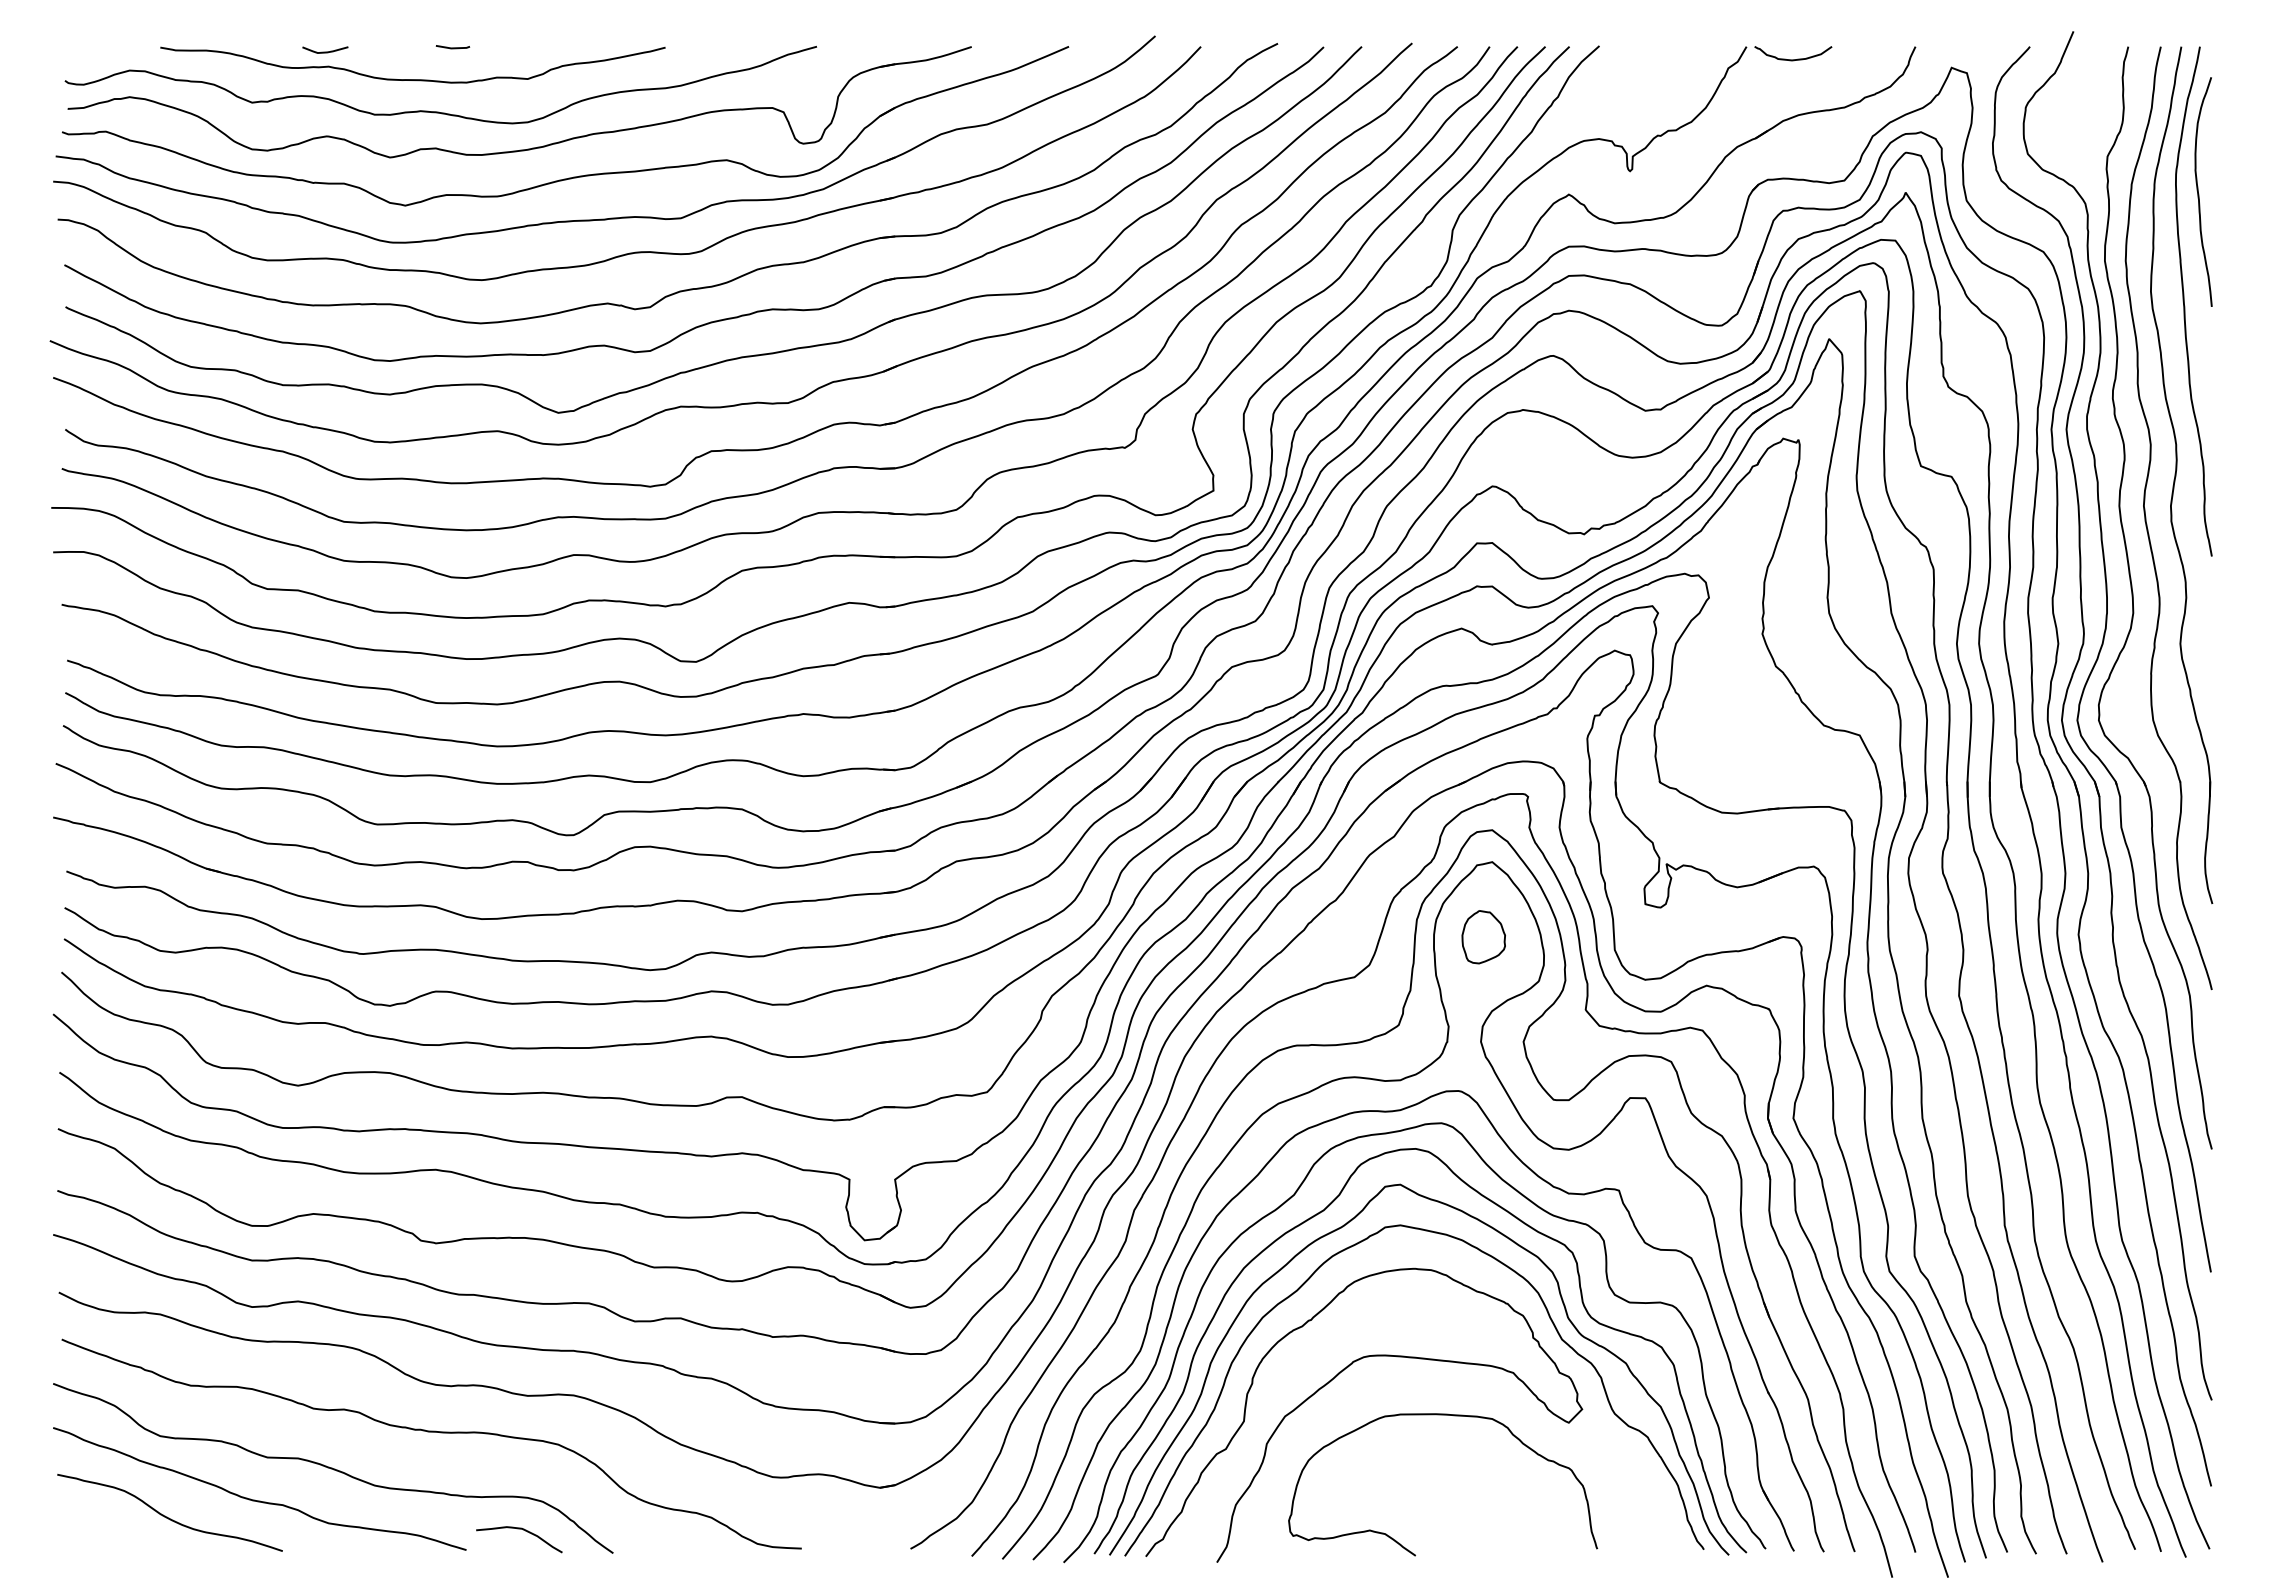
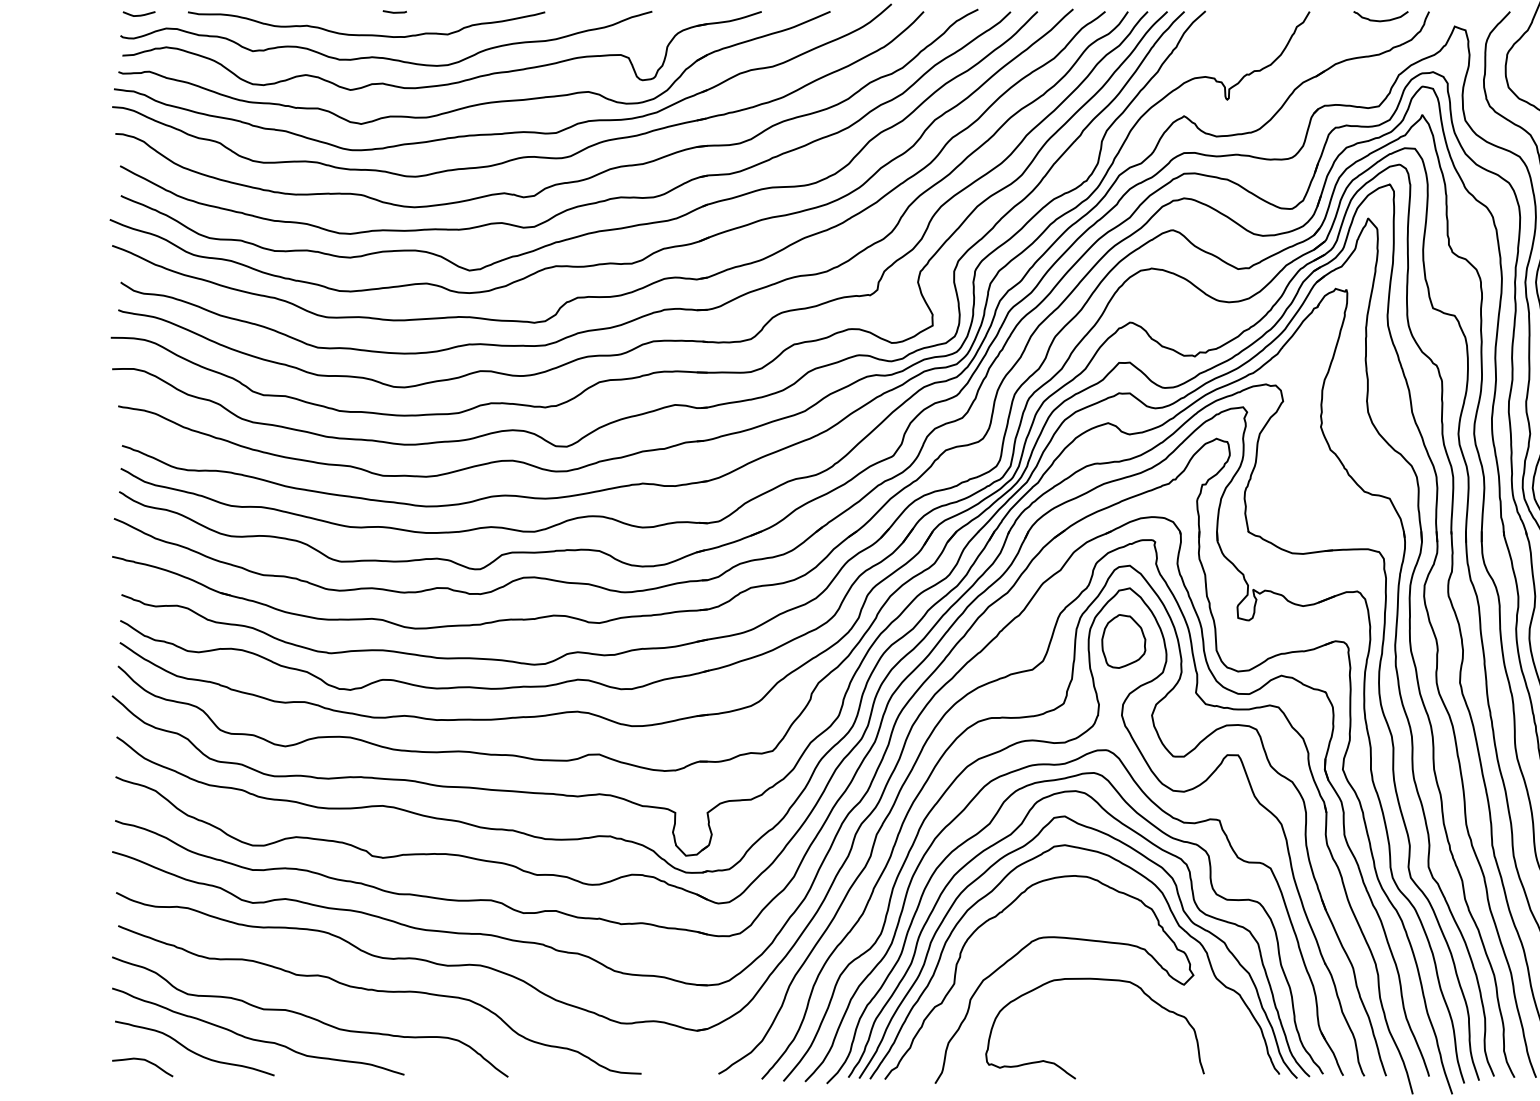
curve: (325, 51) -> (139, 15), moved
curve: (1793, 59) -> (1381, 20), moved
part: (1483, 936) -> (1123, 640), size x1.43
curve: (523, 1530) -> (145, 1060), moved

